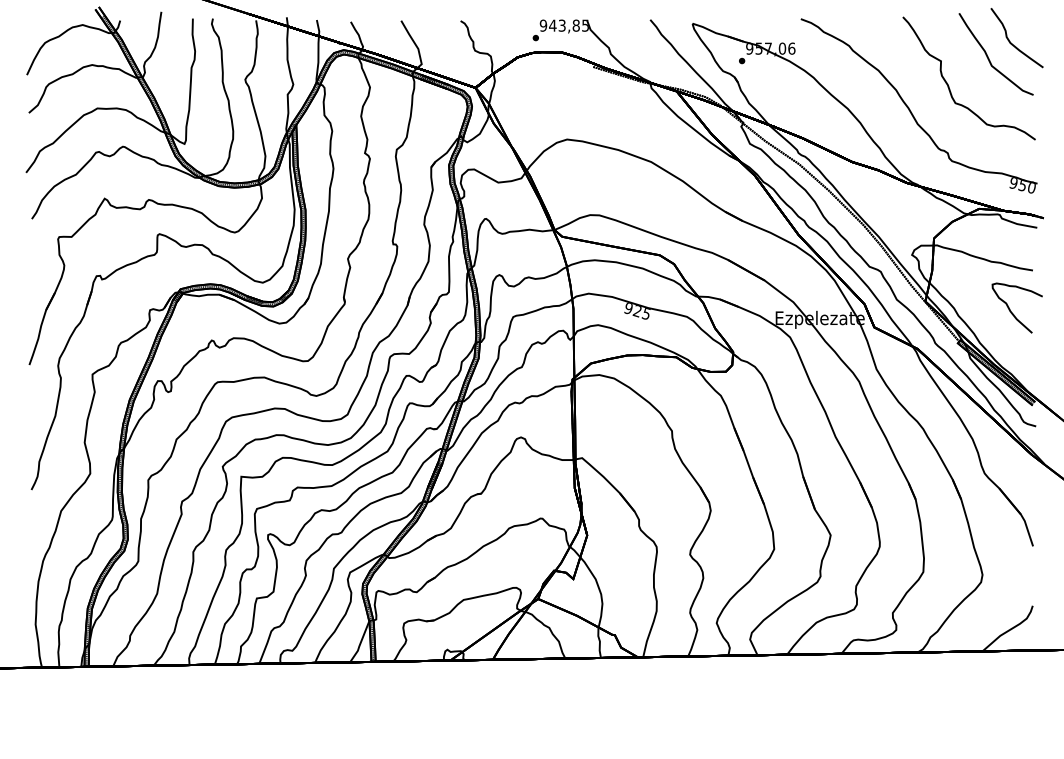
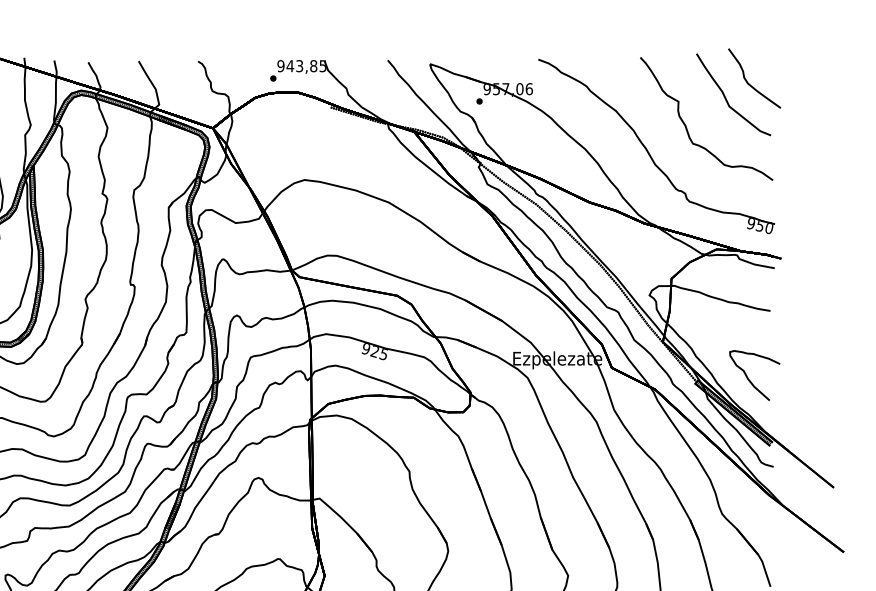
curve: (1010, 309) -> (747, 376), moved

